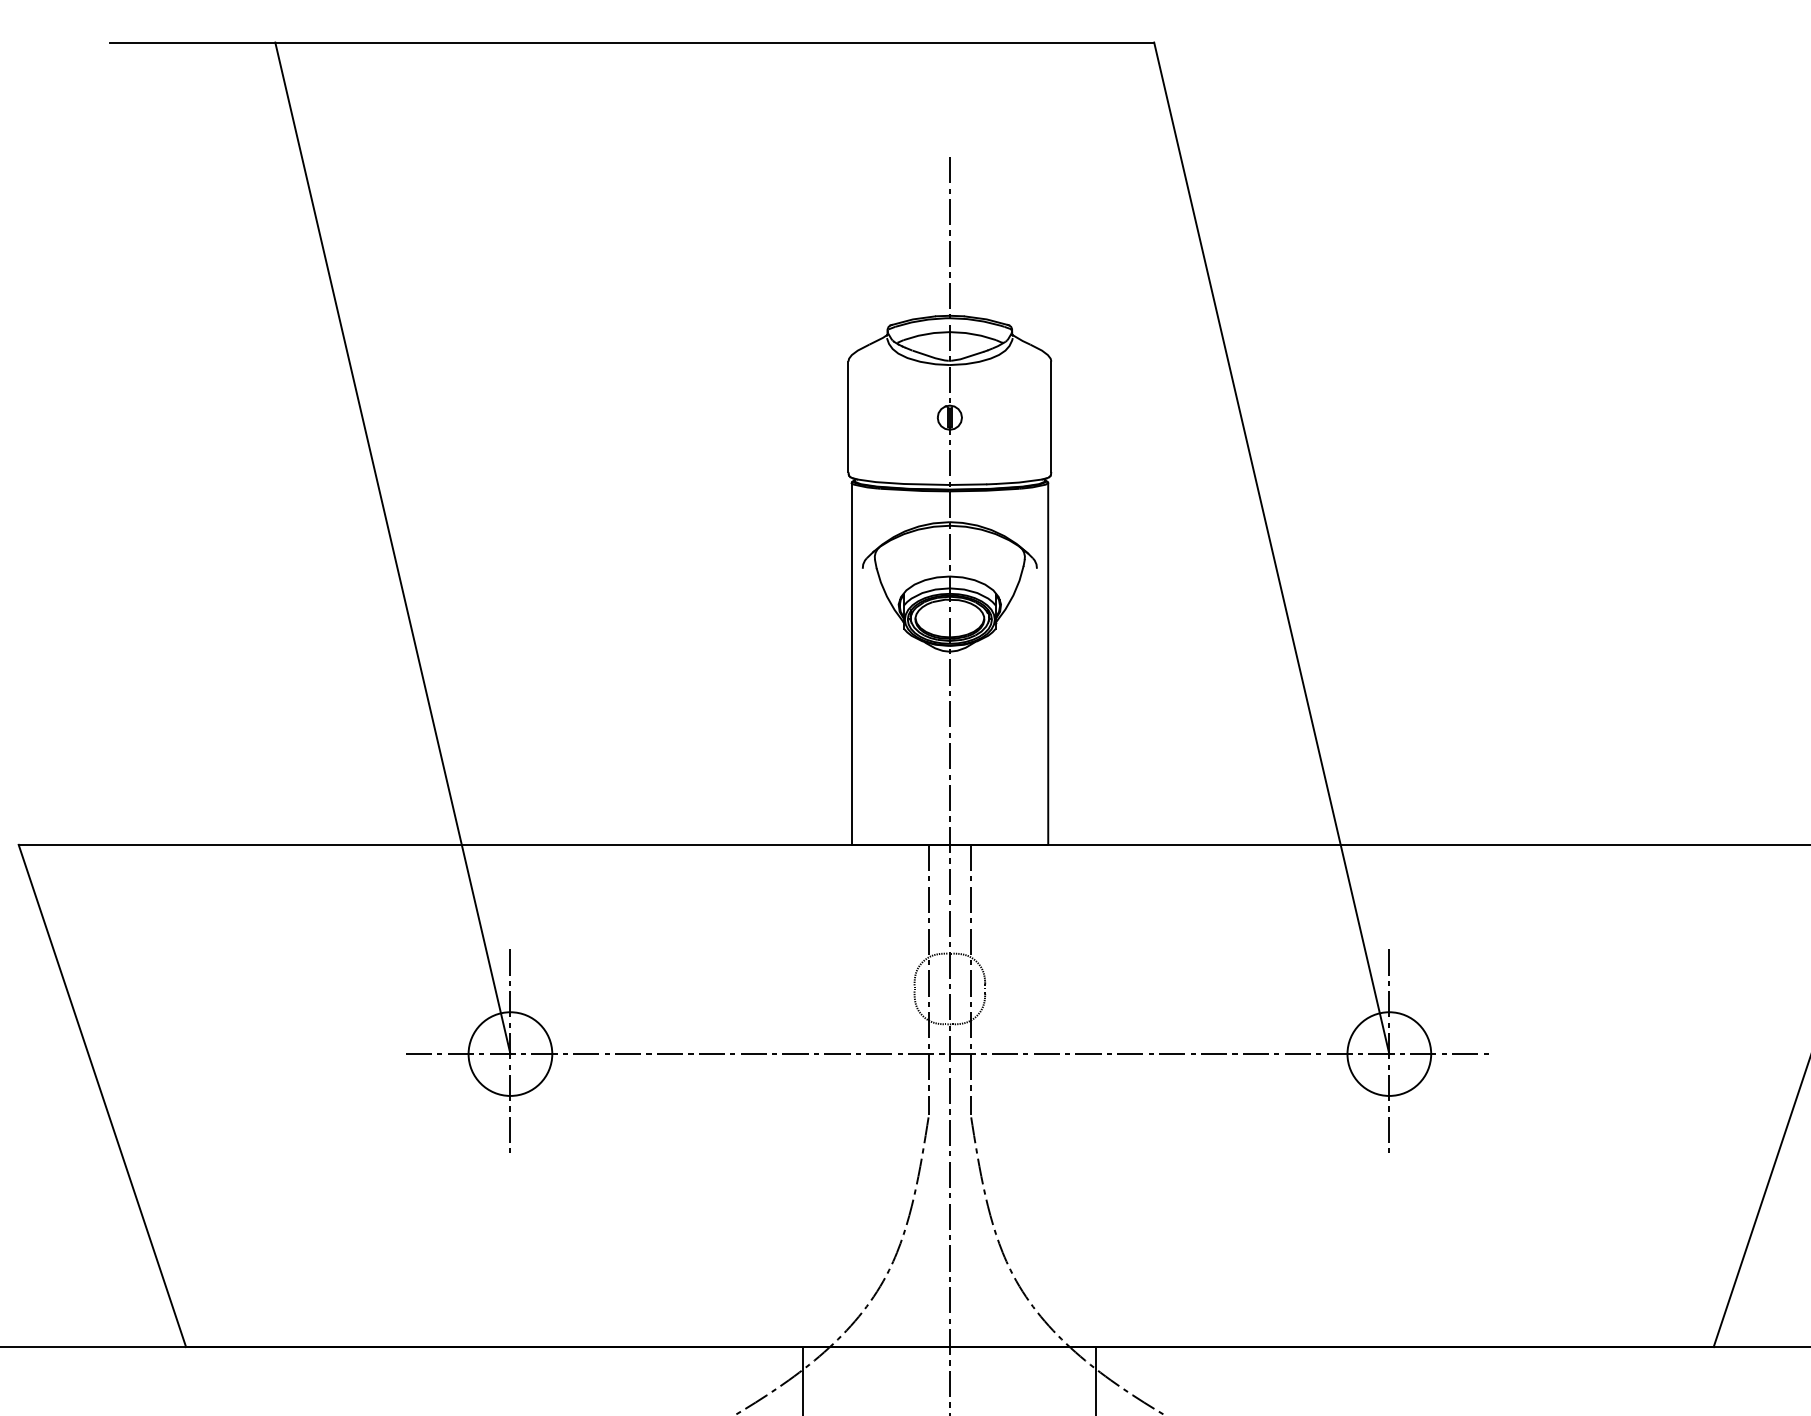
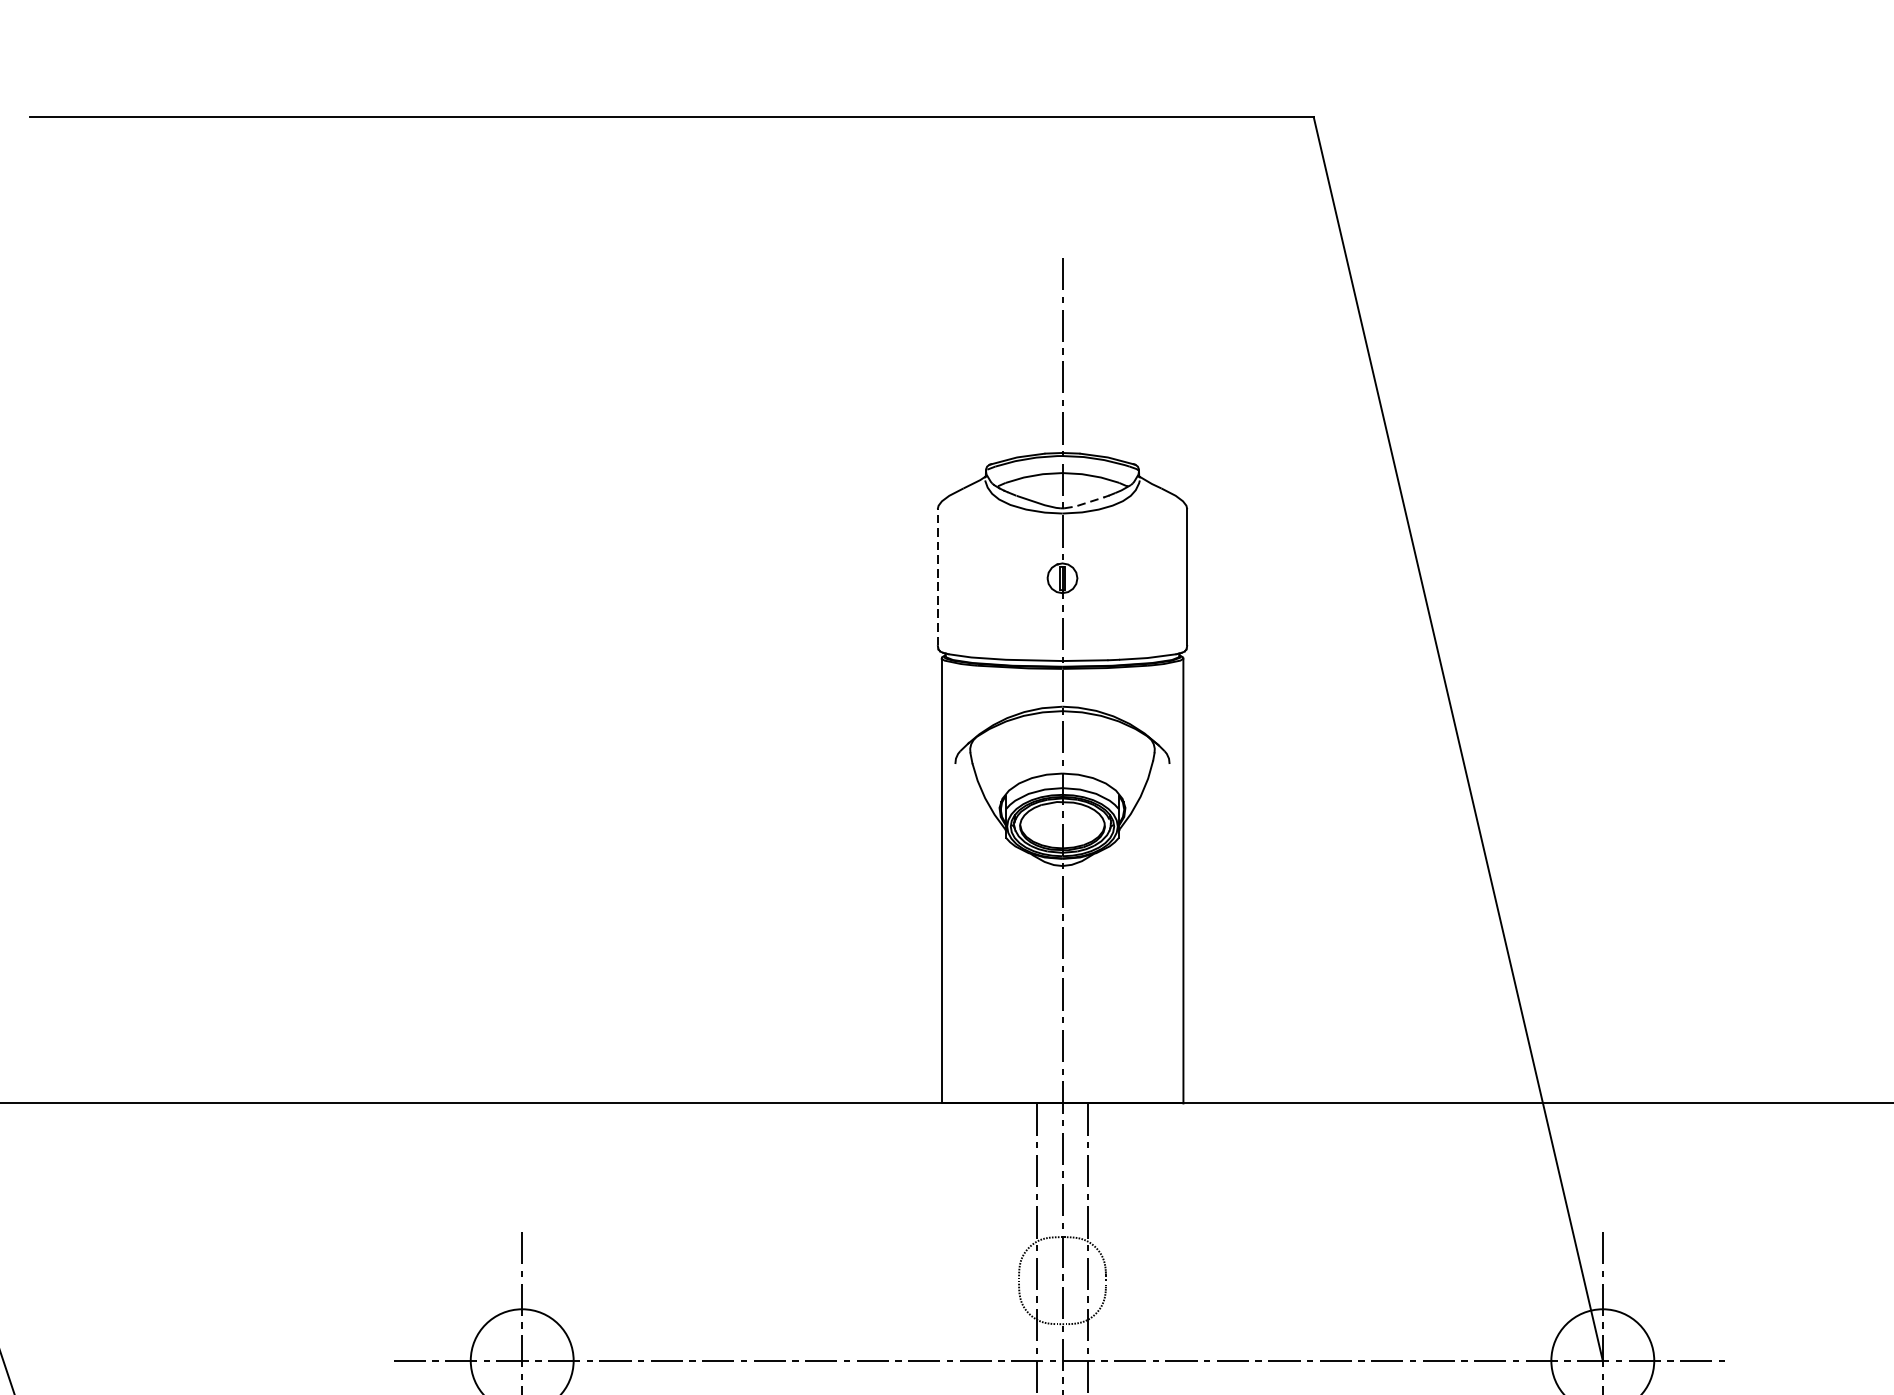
line: (967, 357) -> (1084, 504), solid -> dashed
line: (848, 416) -> (937, 576), solid -> dashed
line: (392, 548) -> (377, 739), removed

